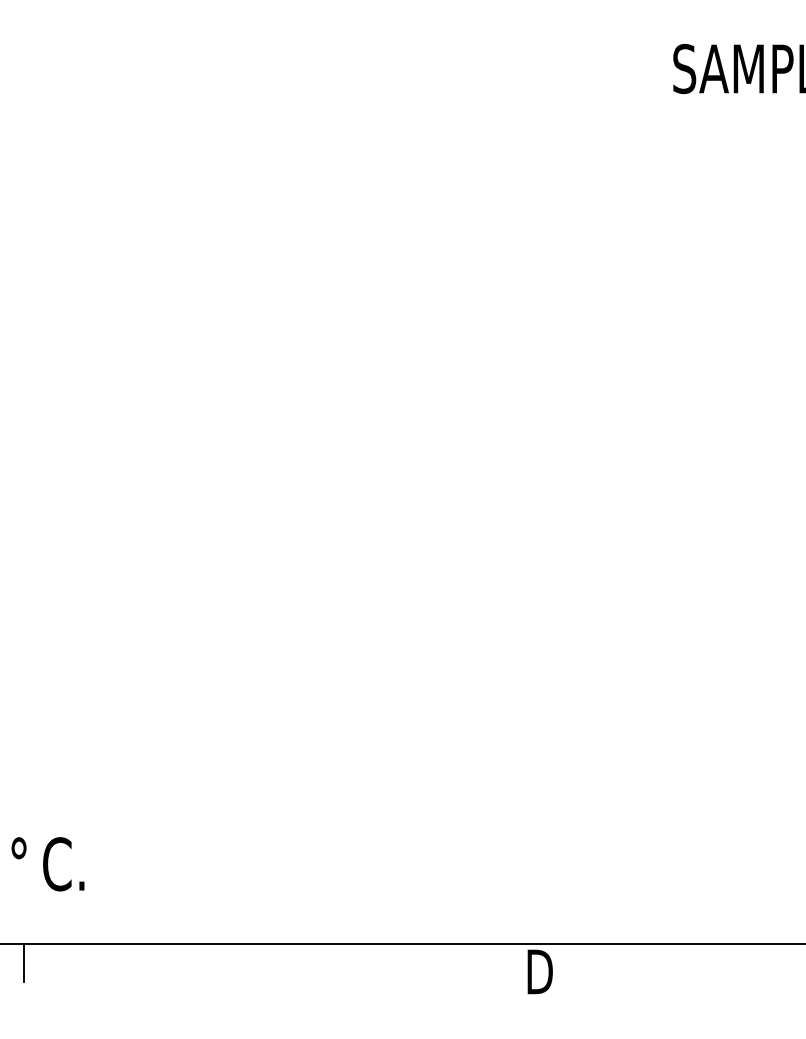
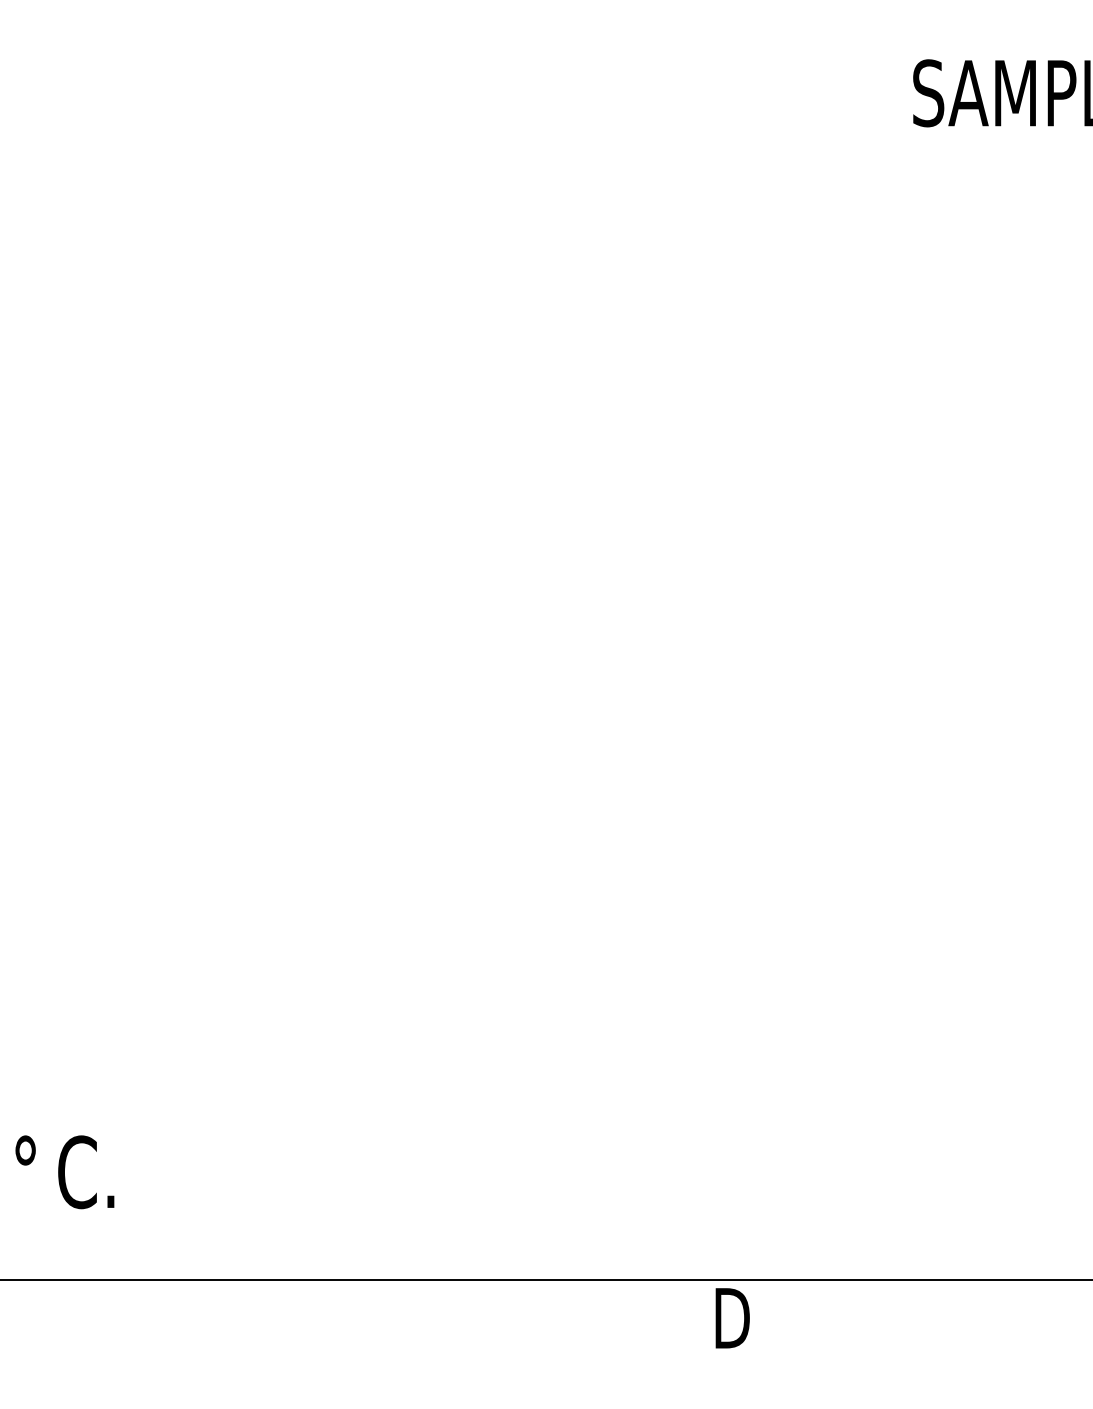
line: (23, 962) -> (31, 1305), removed

